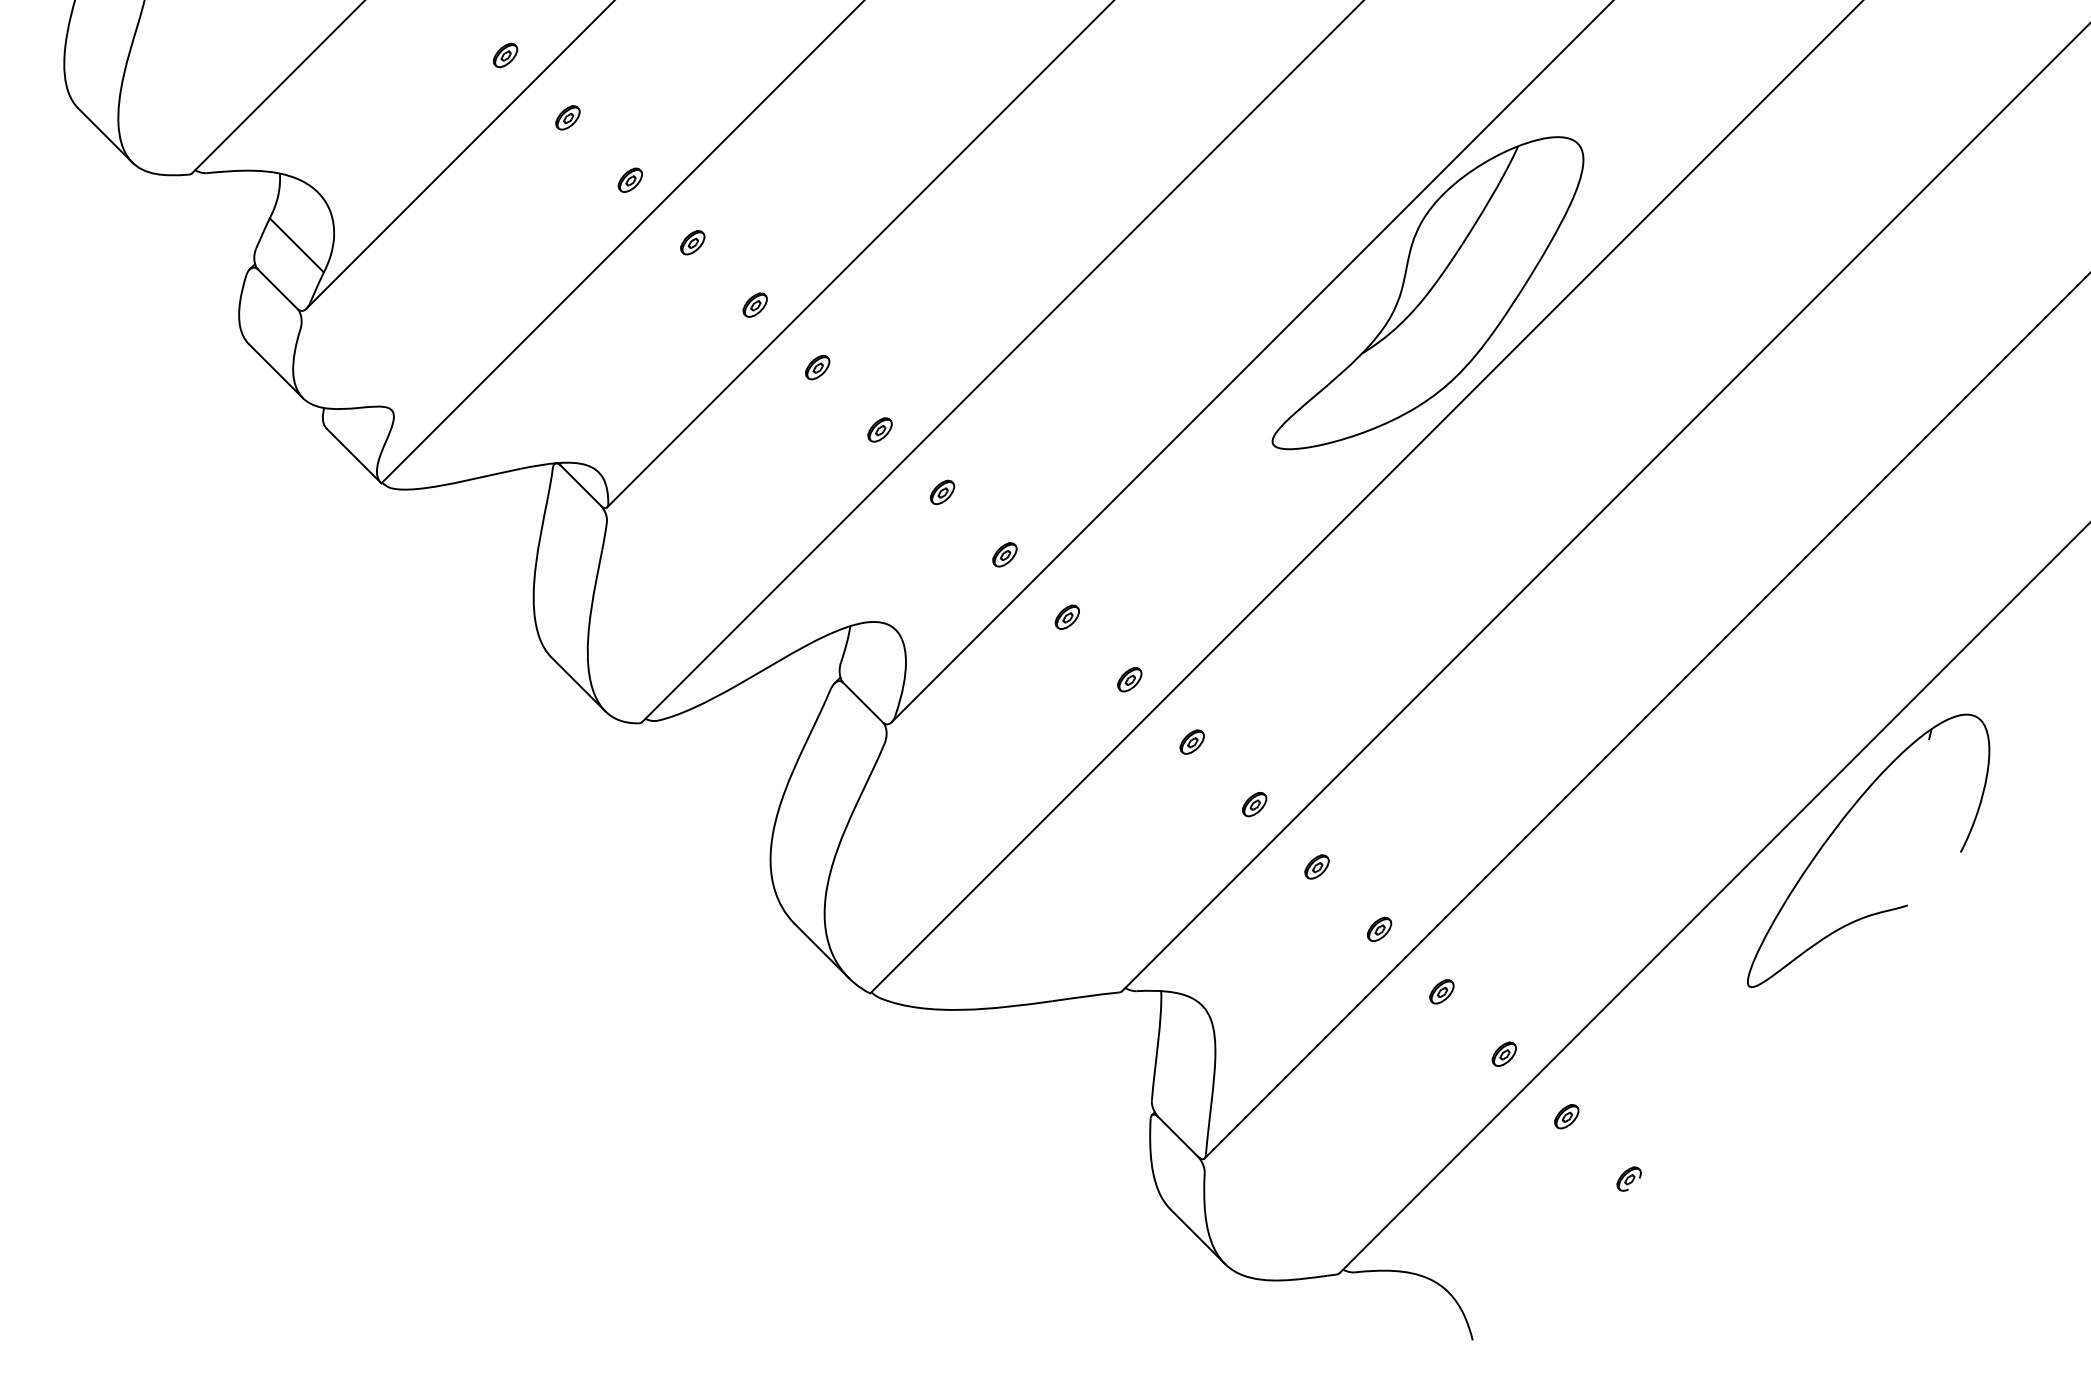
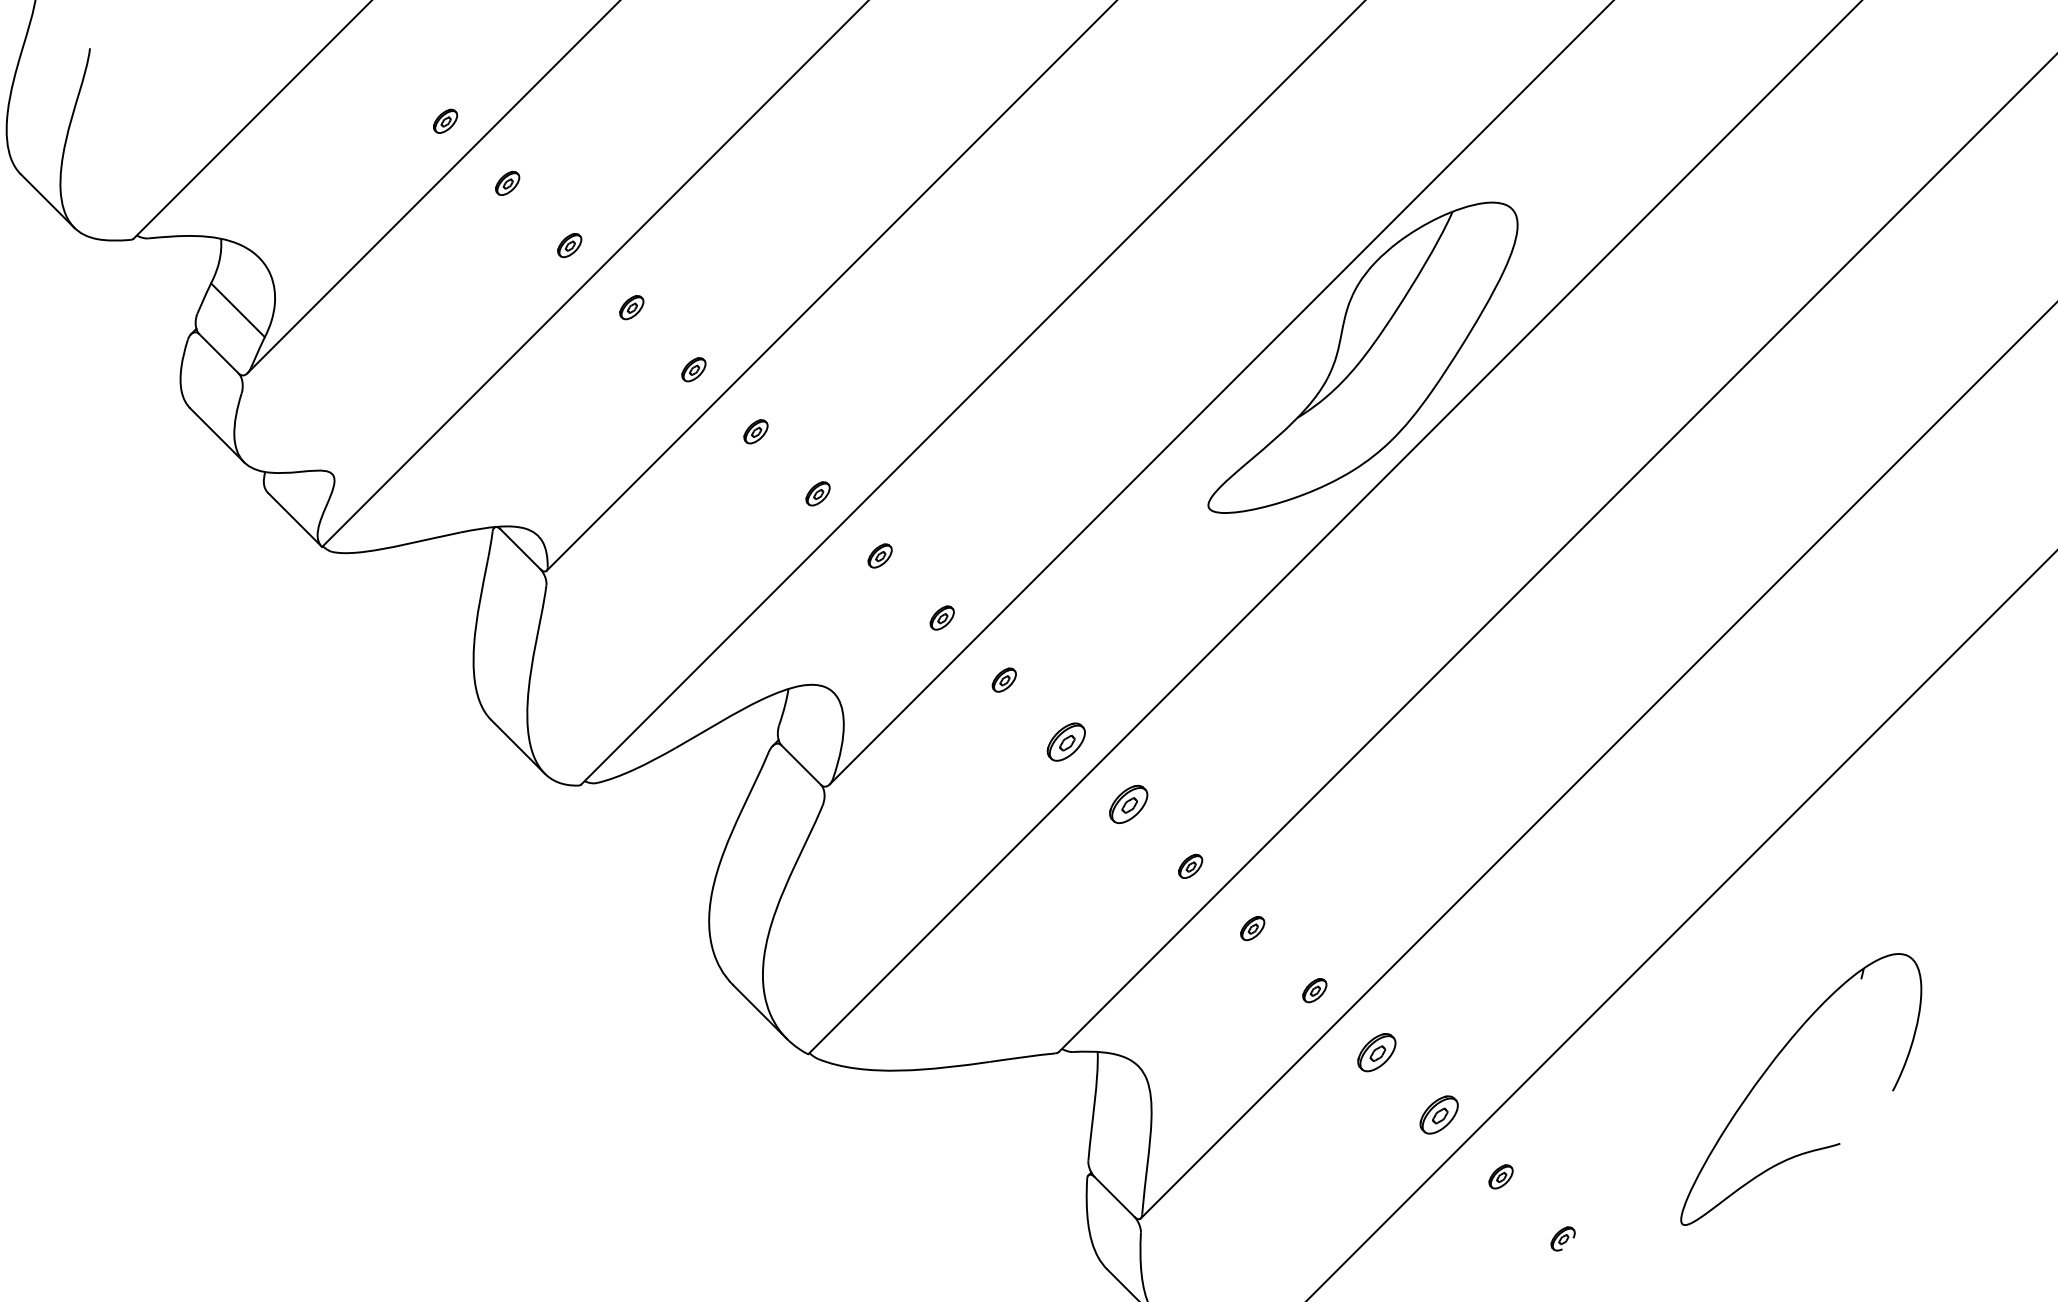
part: (1129, 679) -> (1066, 742), size x1.6
part: (1191, 741) -> (1127, 803), size x1.6
part: (1836, 829) -> (1769, 1068), moved
part: (1441, 991) -> (1376, 1052), size x1.6
part: (1503, 1053) -> (1438, 1114), size x1.6

